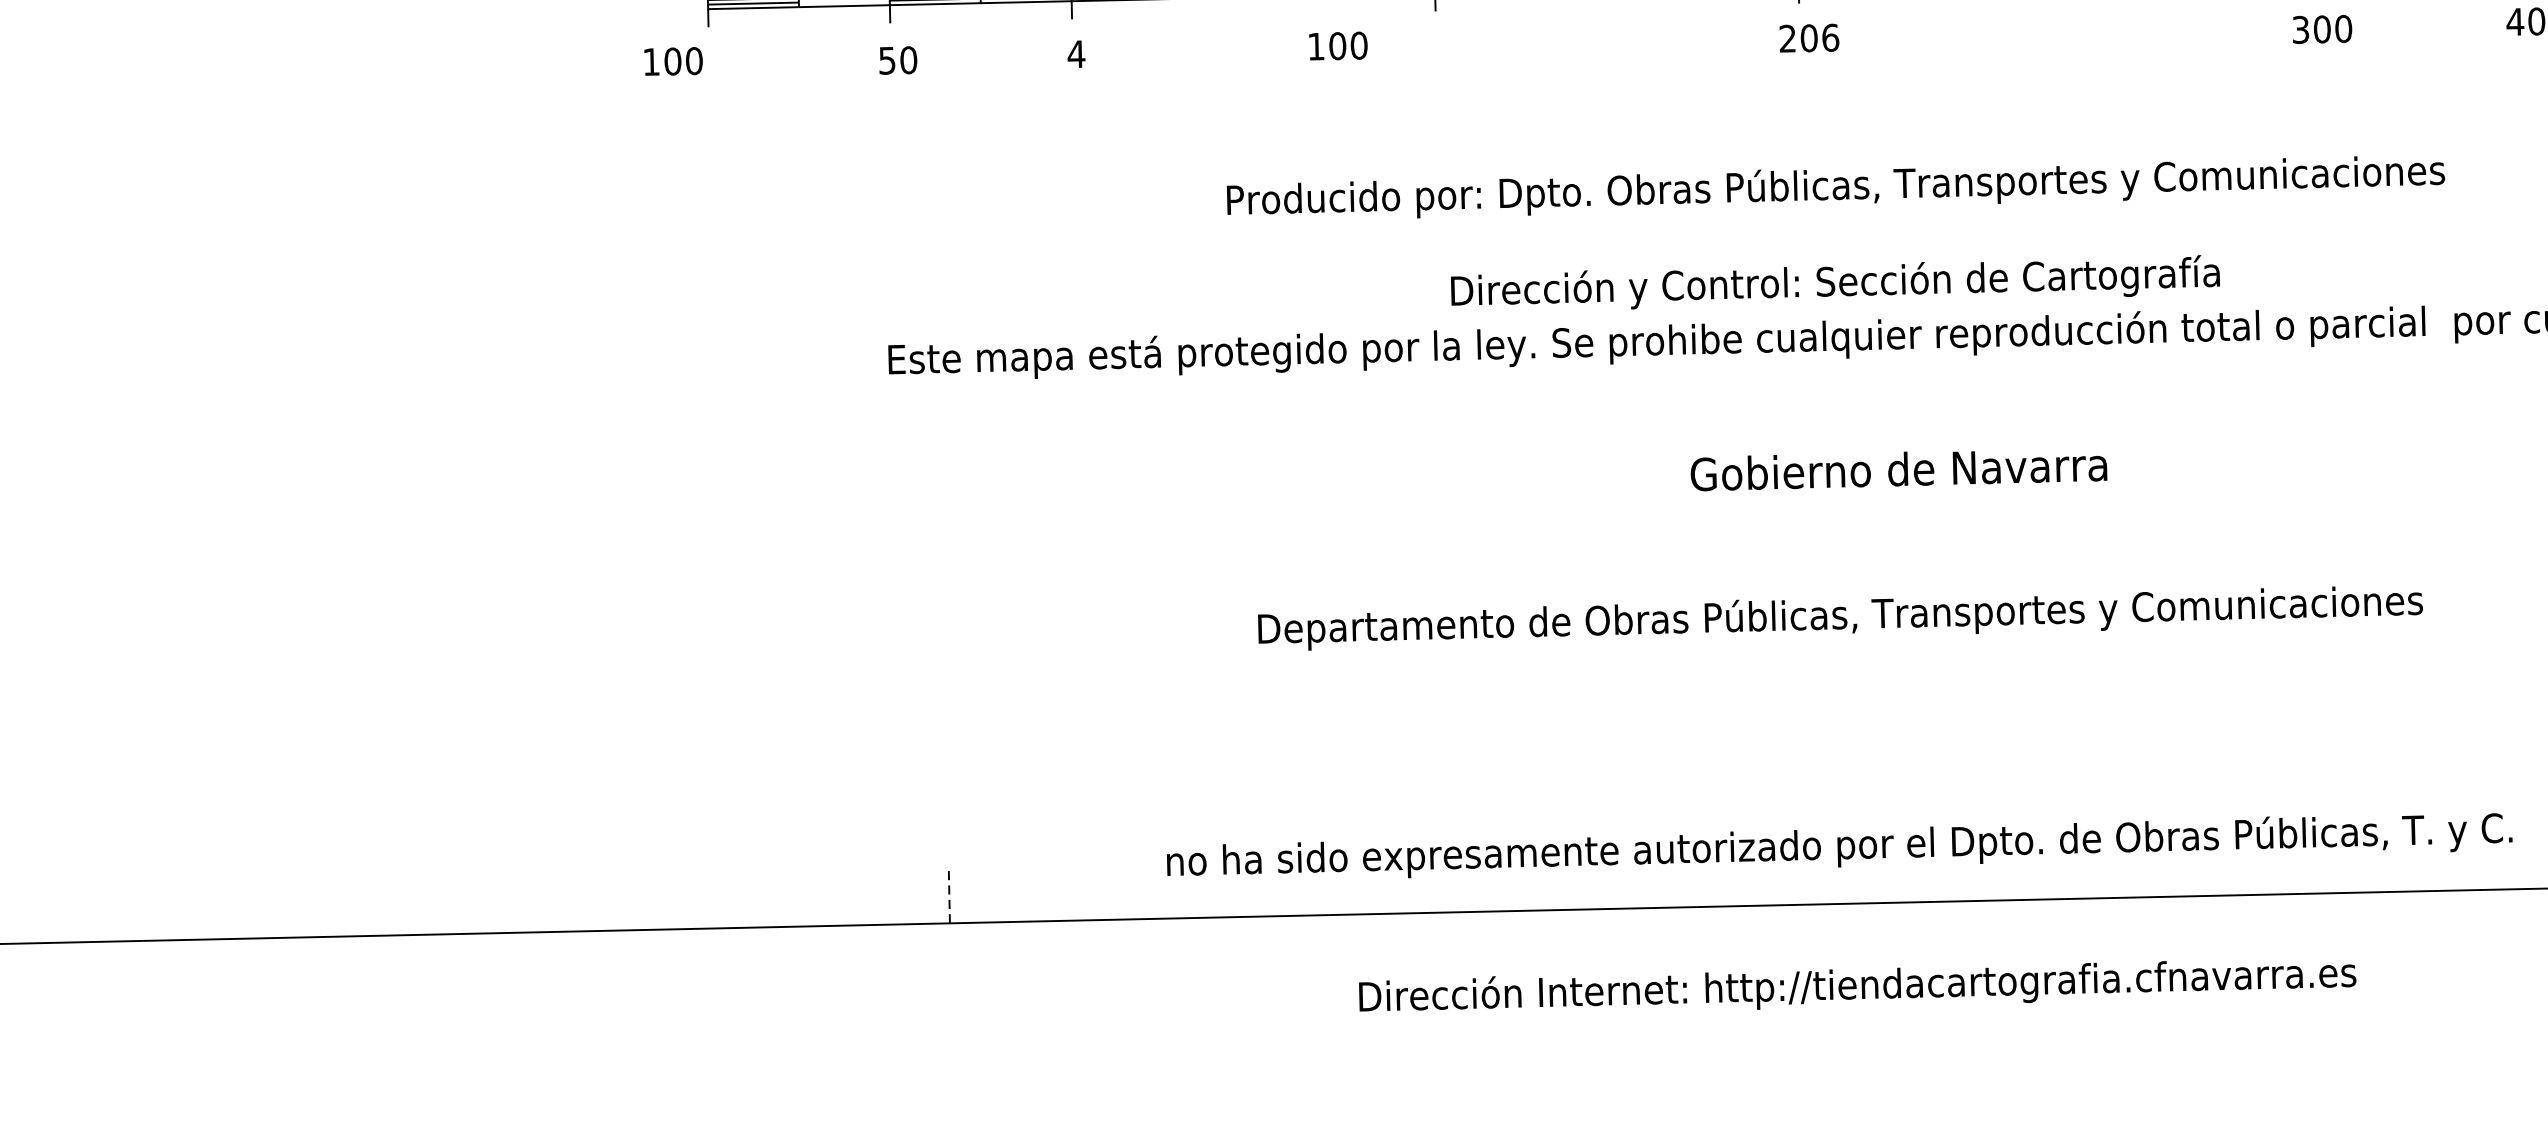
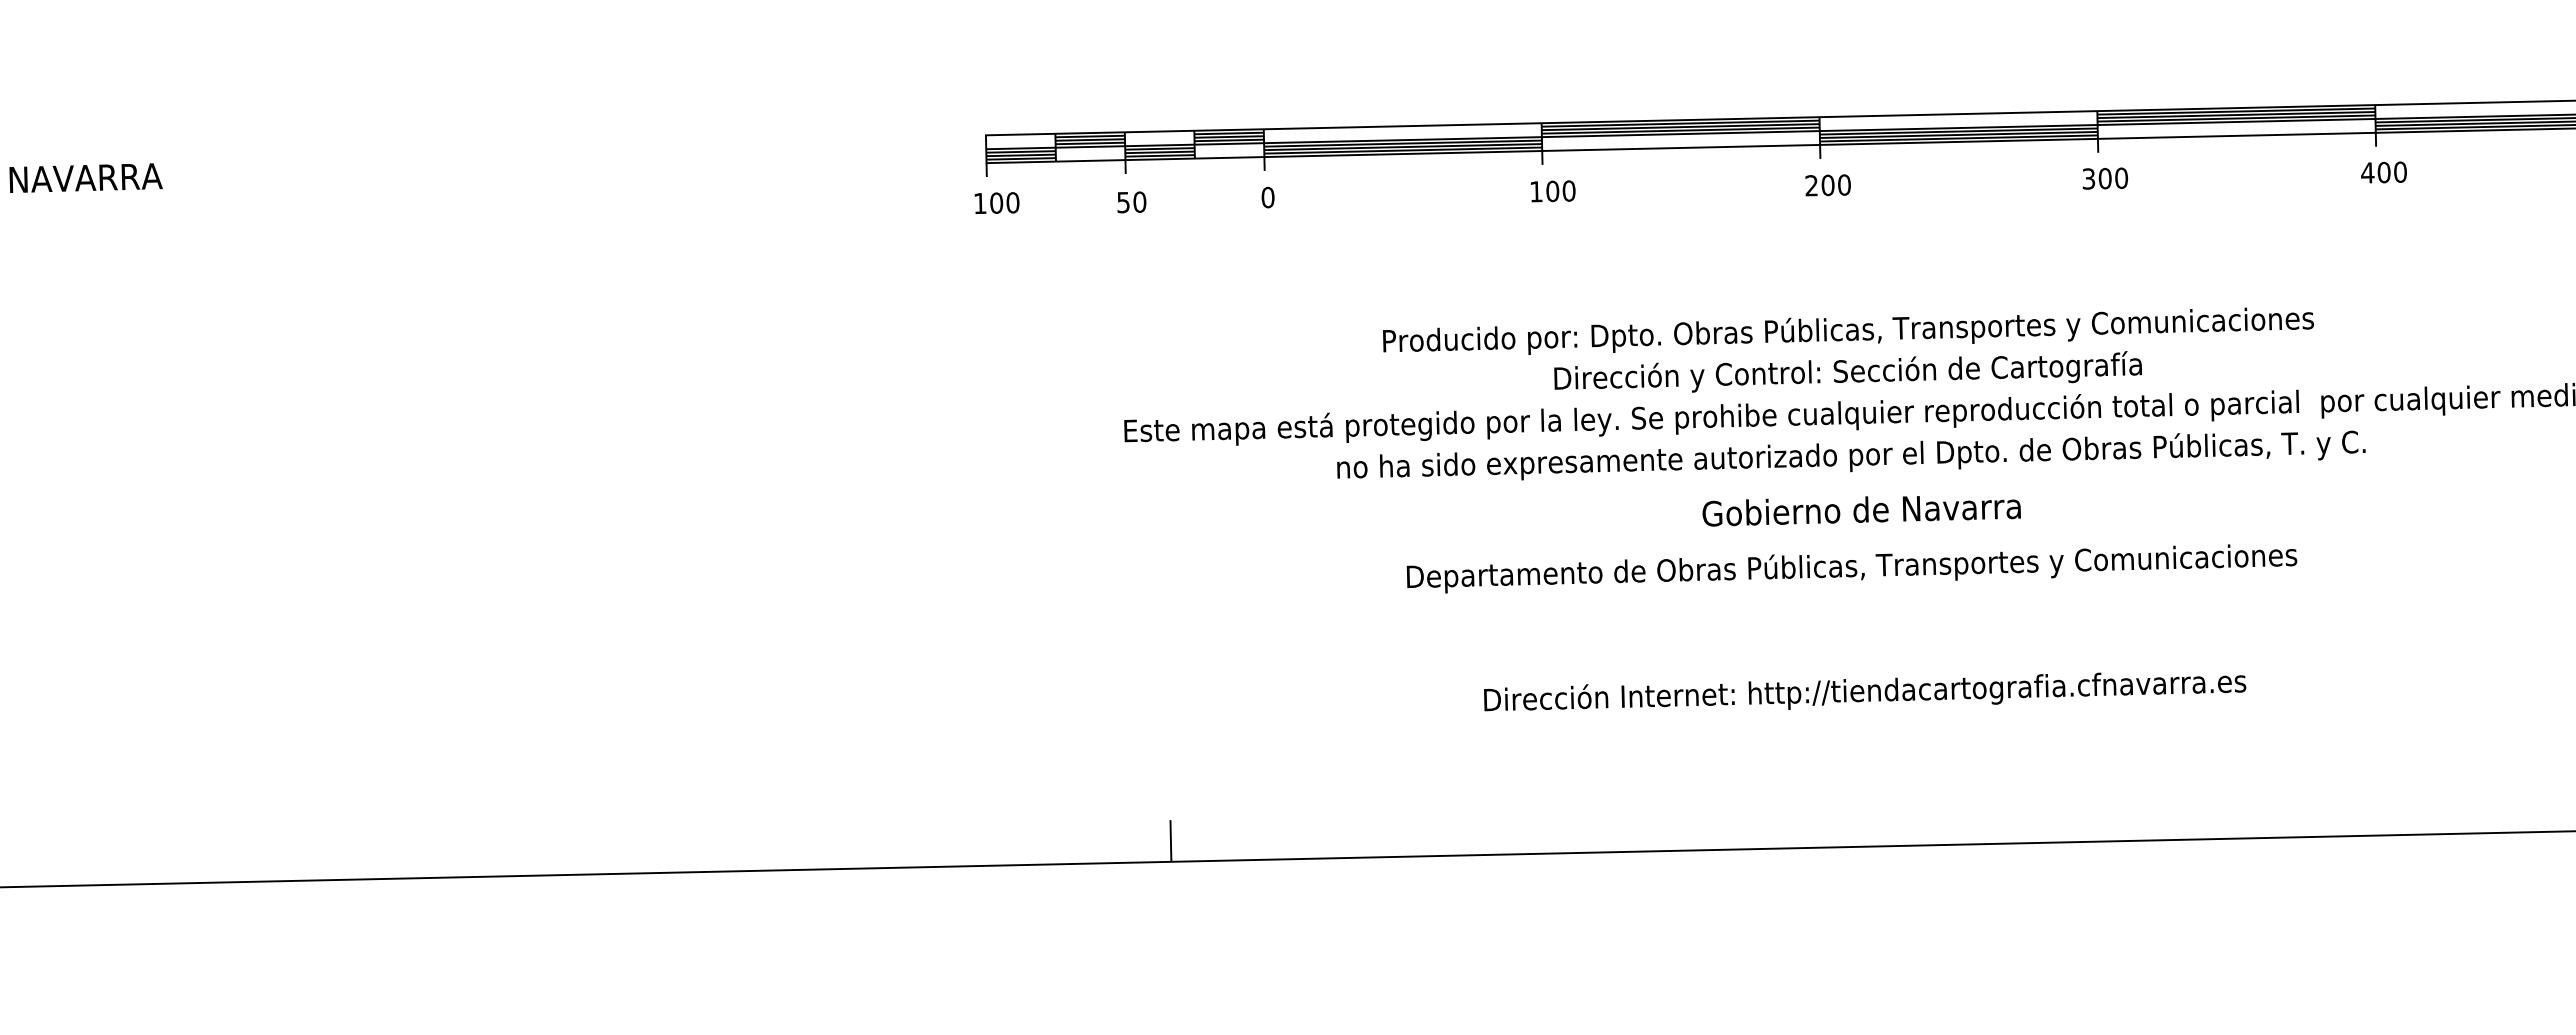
text: (2322, 29) -> (2105, 178), moved
text: (1830, 37) -> (1844, 184), 206 -> 200
text: (1338, 46) -> (1553, 191), moved
text: (1075, 54) -> (1267, 197), 4 -> 0
text: (672, 60) -> (996, 202), moved
text: (1835, 186) -> (1848, 330), moved
text: (1898, 471) -> (1861, 511), moved
text: (1839, 618) -> (1851, 568), moved
text: (1839, 845) -> (1851, 455), moved
line: (948, 895) -> (1170, 840), dashed -> solid
text: (1858, 985) -> (1865, 691), moved

